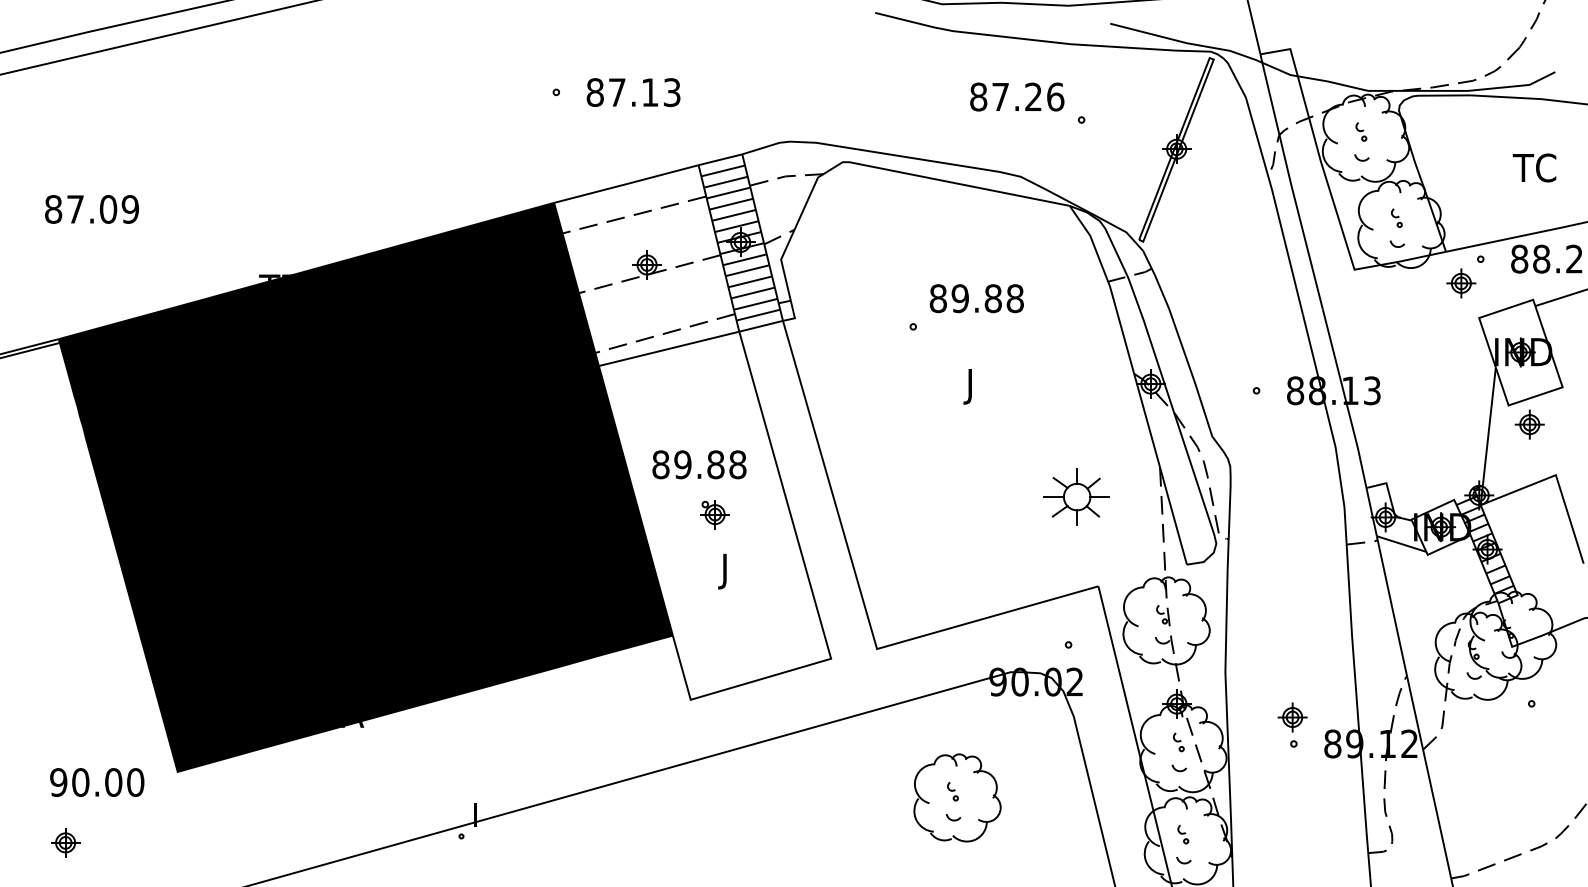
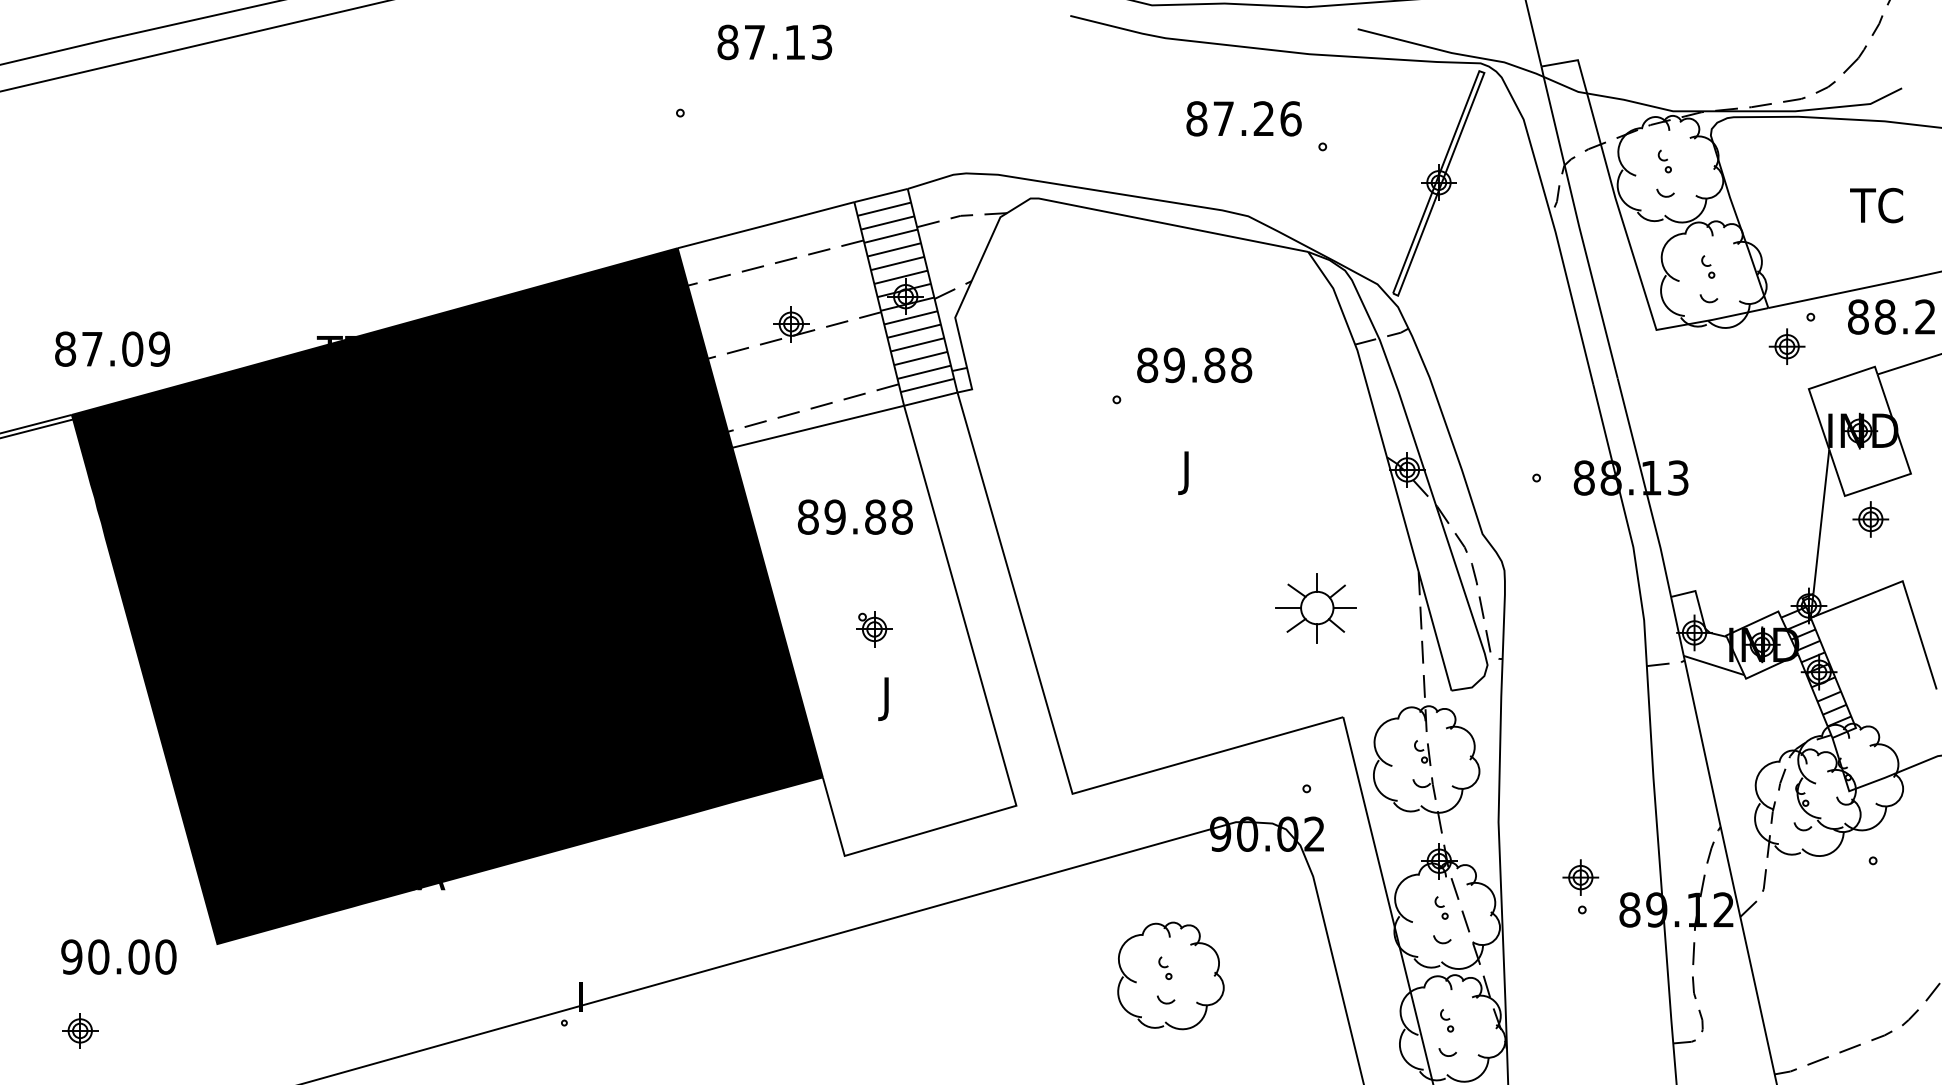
text: (633, 92) -> (774, 42), moved
text: (91, 209) -> (111, 349), moved
text: (699, 464) -> (855, 516), moved

